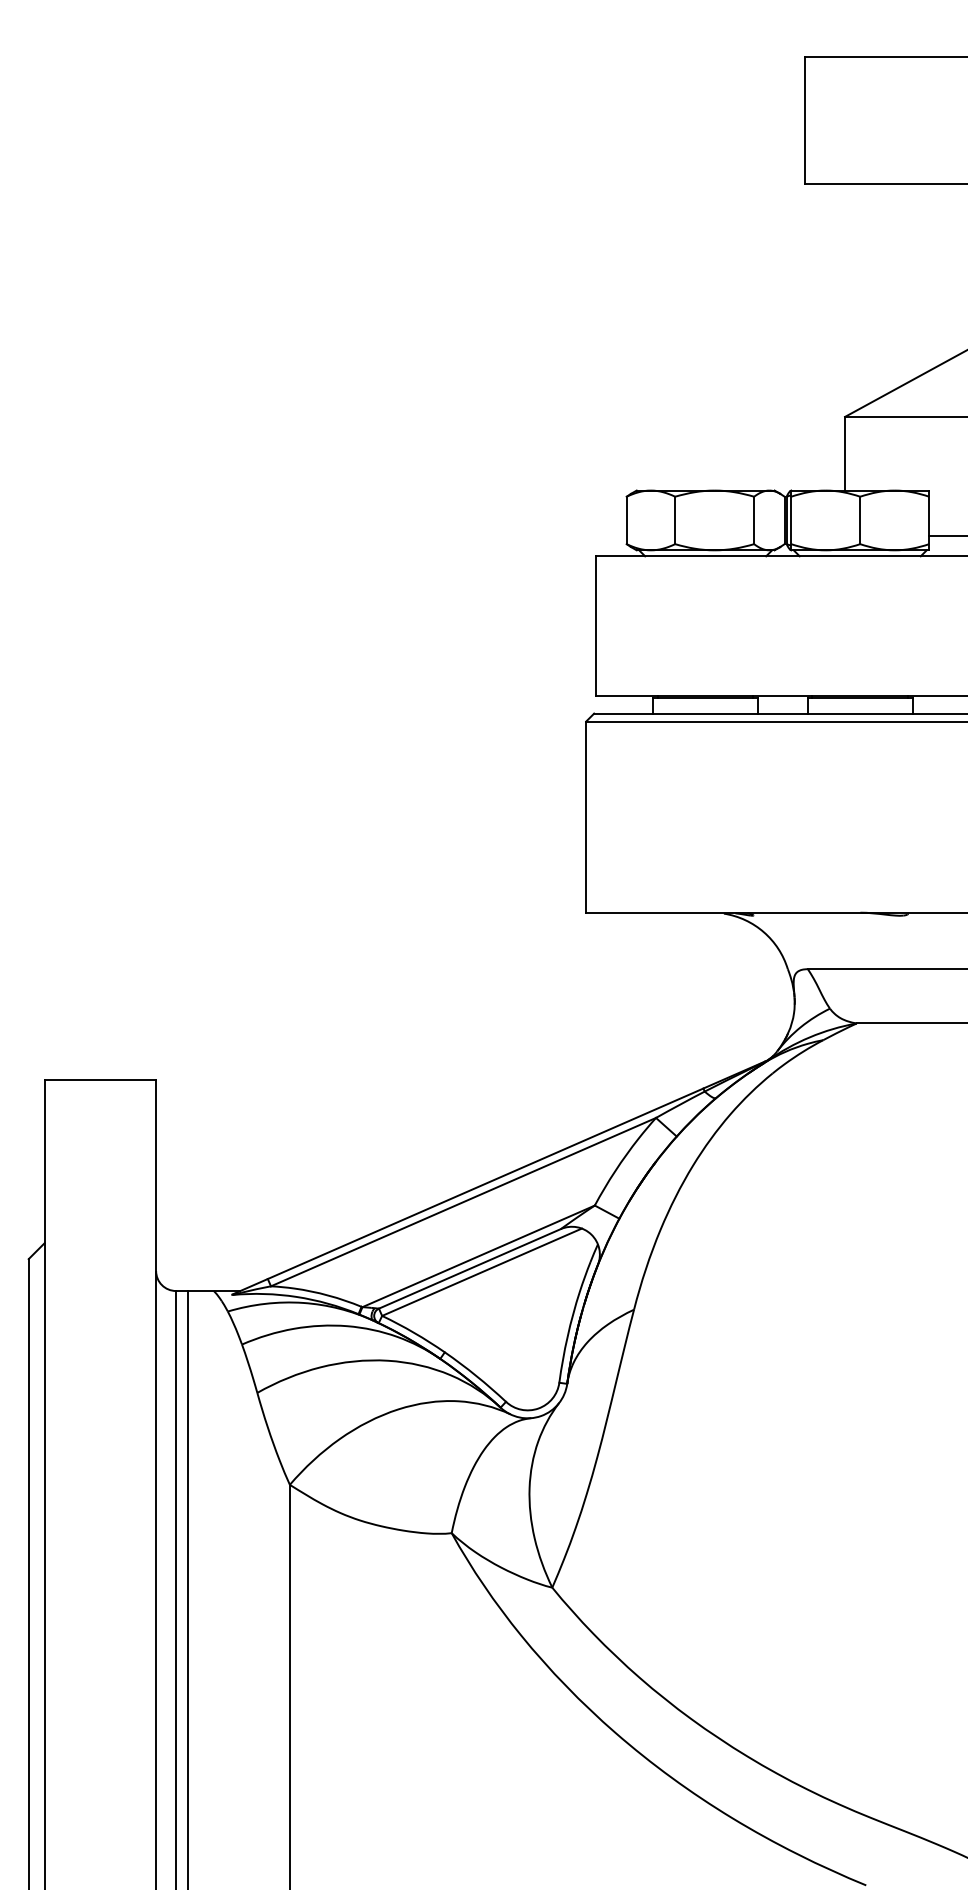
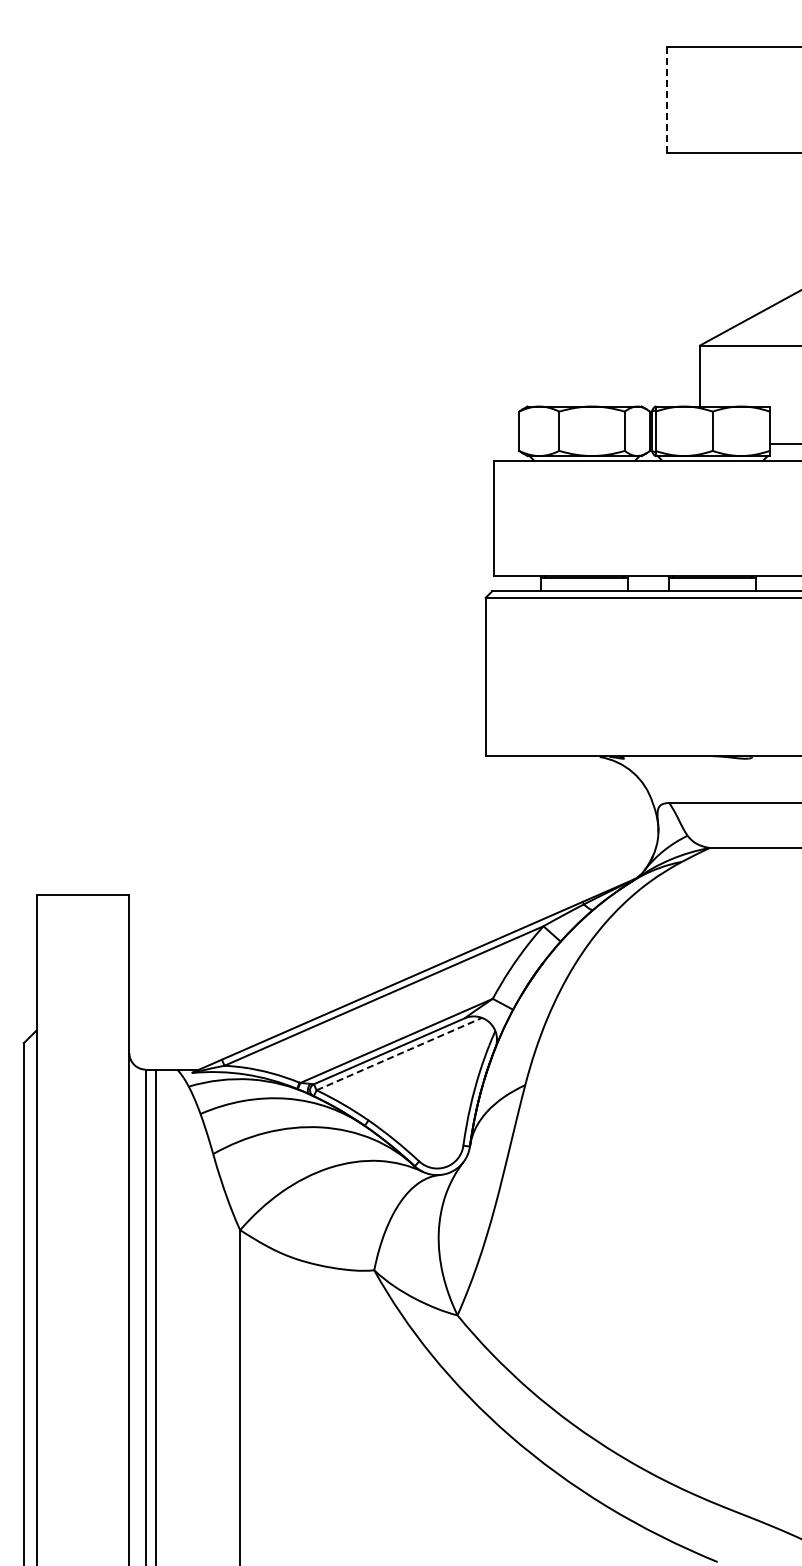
line: (805, 119) -> (667, 99), solid -> dashed
line: (482, 1271) -> (399, 1053), solid -> dashed

